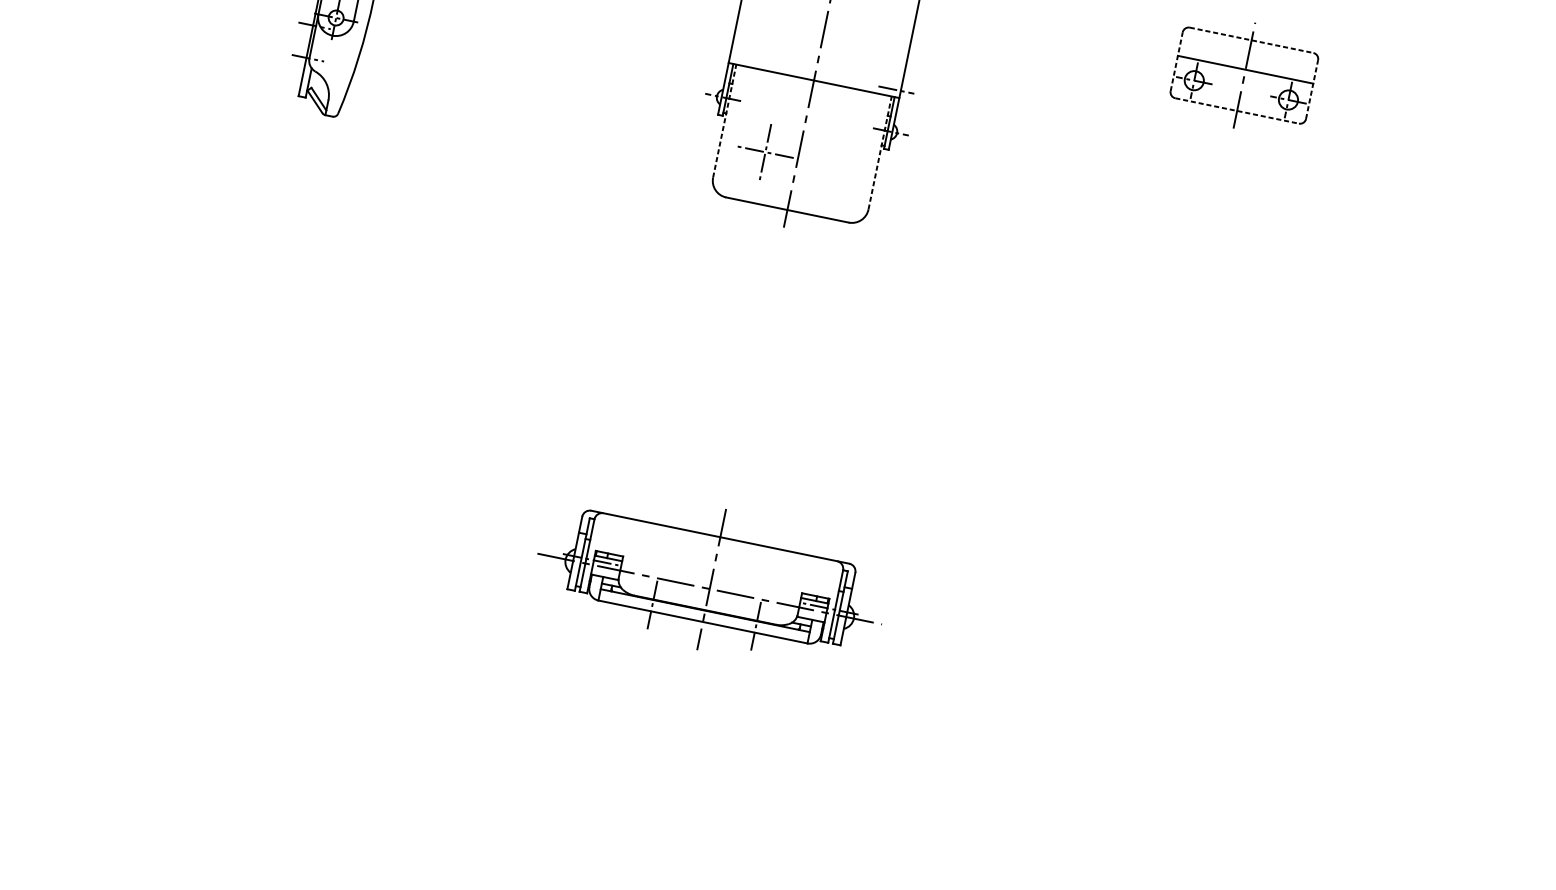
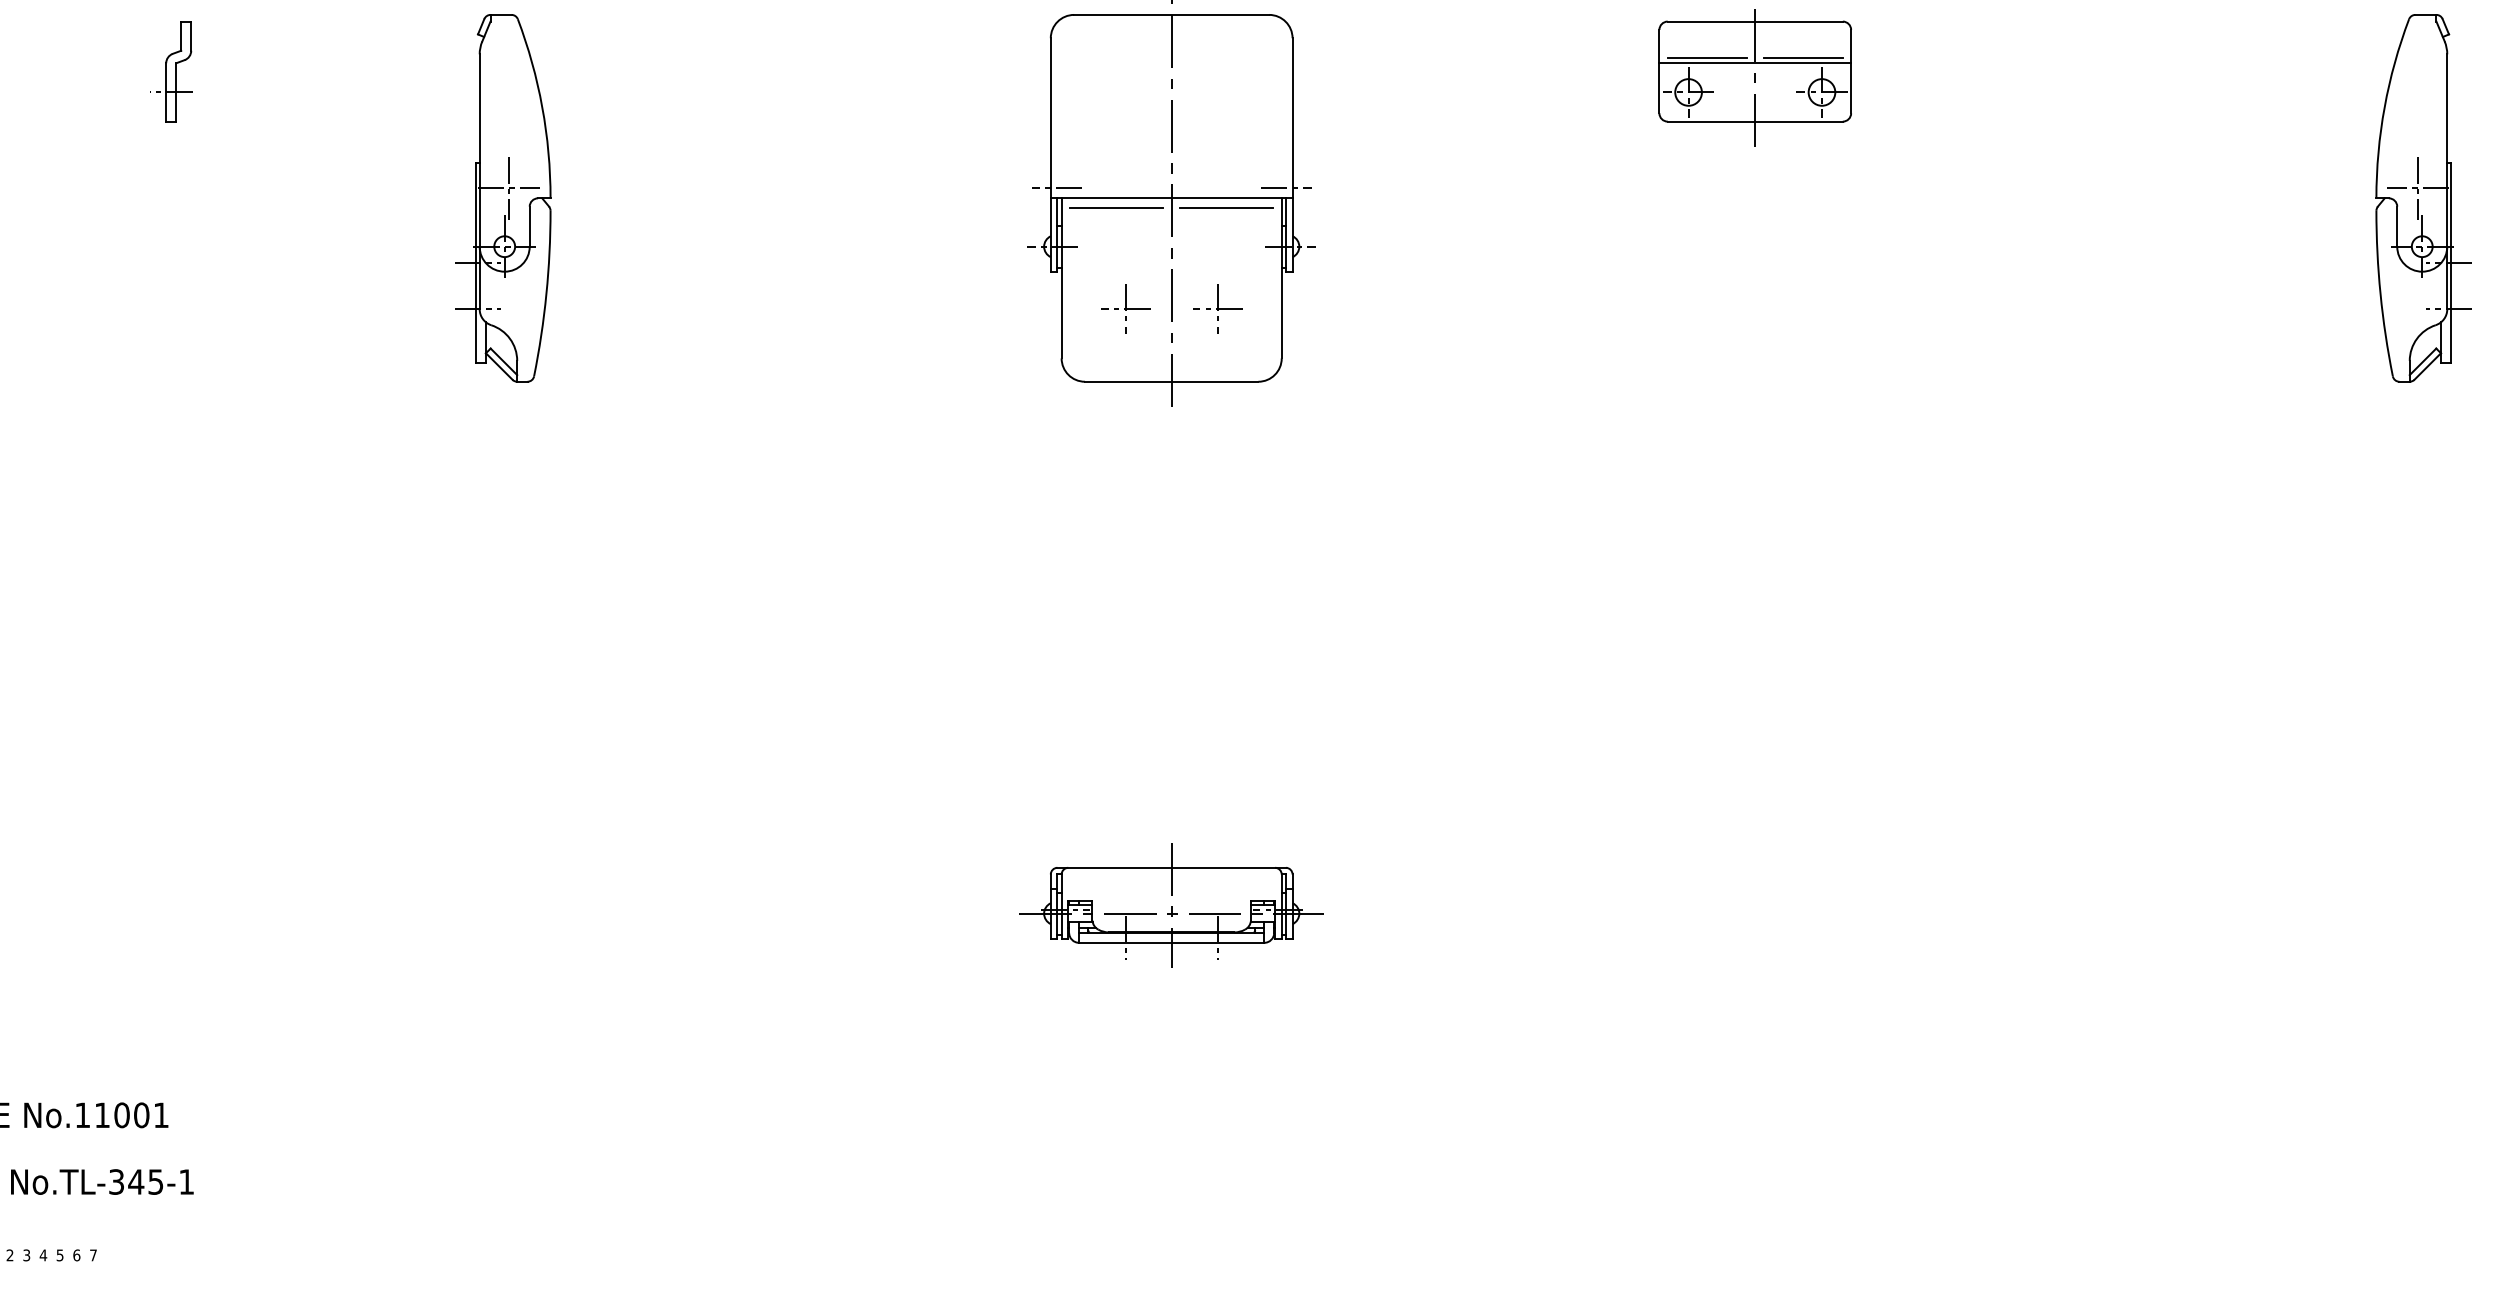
line: (1251, 40) -> (1755, 21), dashed -> solid
line: (734, 56) -> (1056, 188), added
line: (1212, 58) -> (1706, 57), added
line: (1176, 61) -> (1659, 71), dashed -> solid
line: (1279, 72) -> (1802, 57), added
line: (773, 79) -> (1116, 208), added
line: (1312, 89) -> (1851, 71), dashed -> solid
line: (851, 95) -> (1226, 208), added
line: (1237, 110) -> (1755, 121), dashed -> solid
line: (724, 120) -> (1061, 277), dashed -> solid
part: (765, 151) -> (1125, 308), size x0.62
line: (880, 152) -> (1281, 277), dashed -> solid
part: (830, 164) -> (1217, 308), added
part: (711, 579) -> (1171, 905), size x0.62

